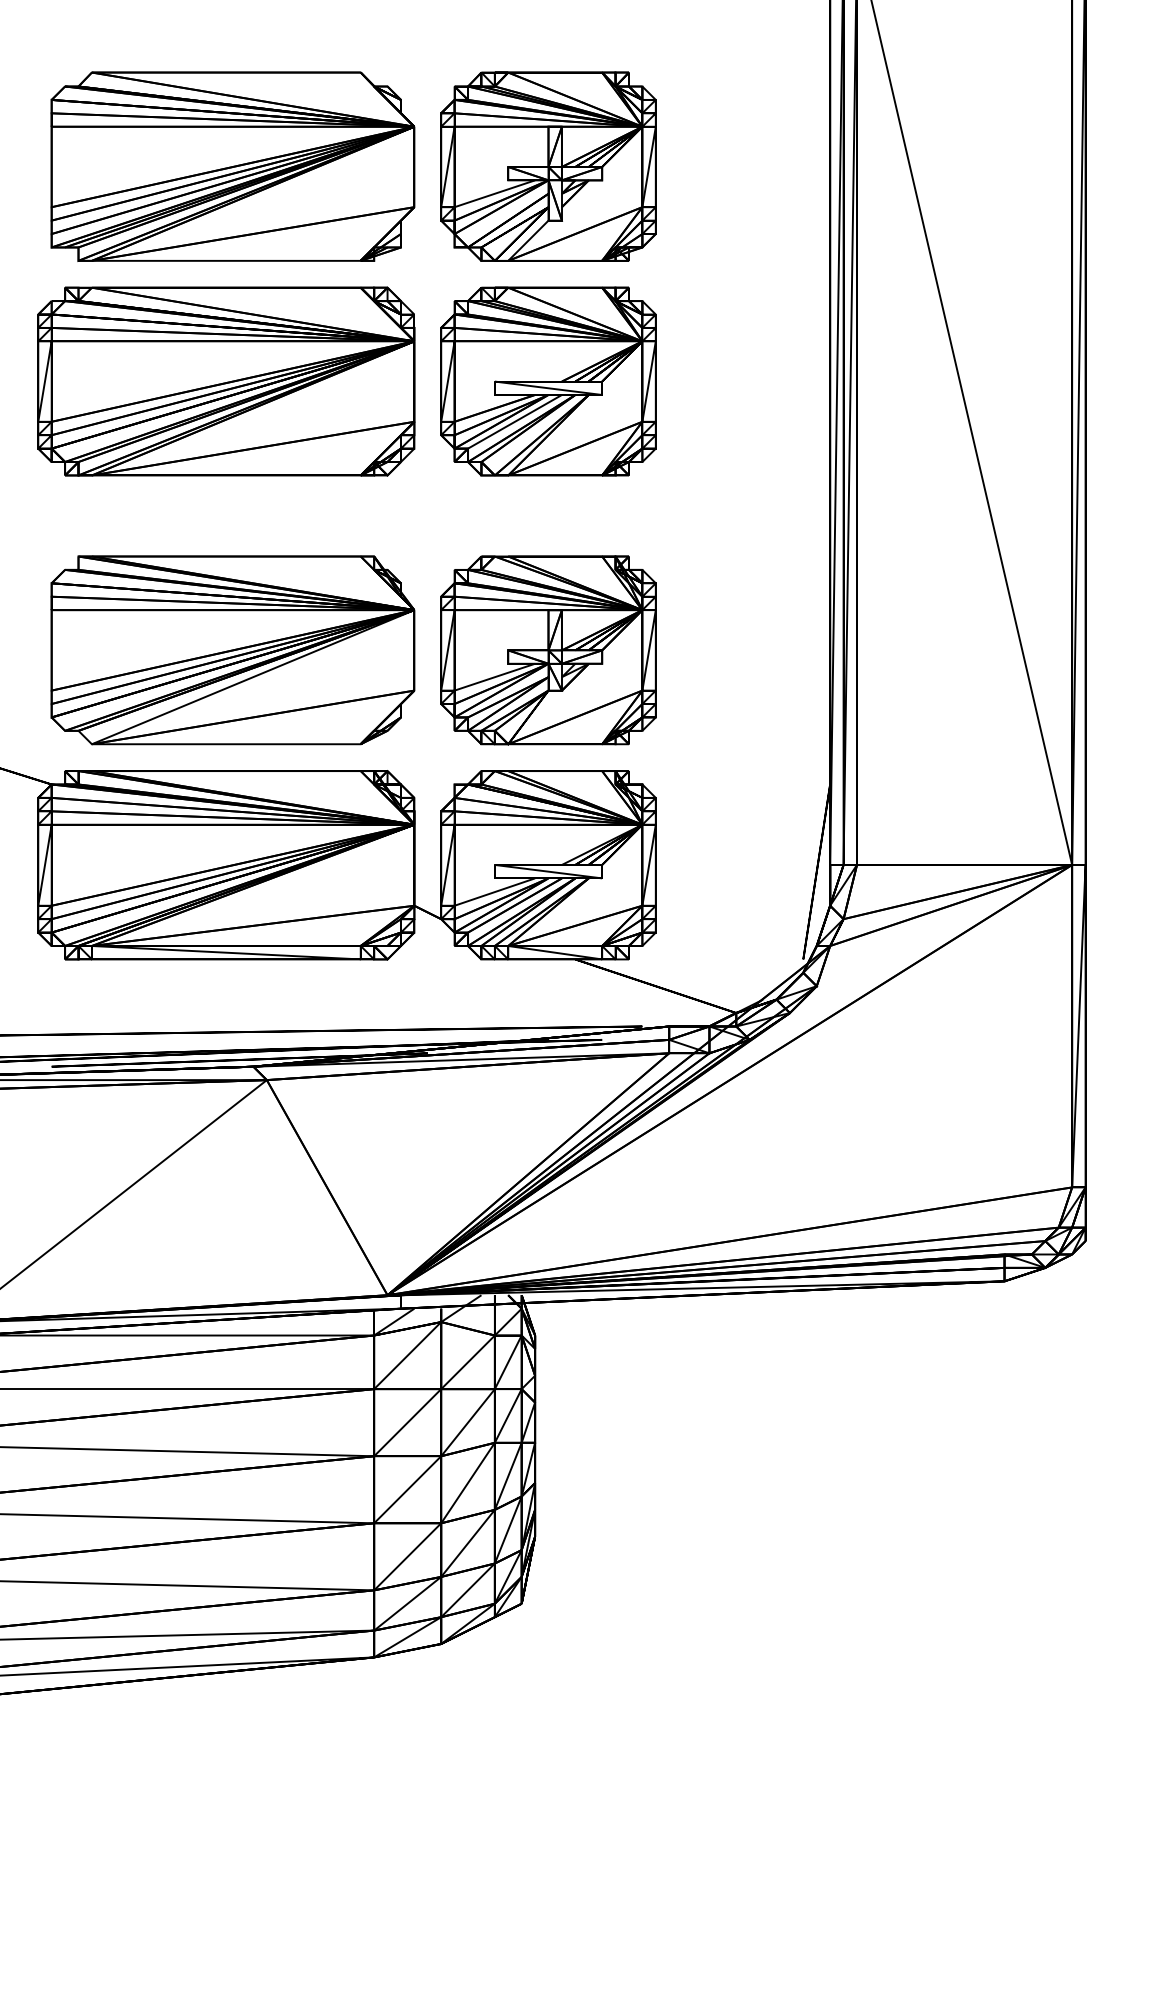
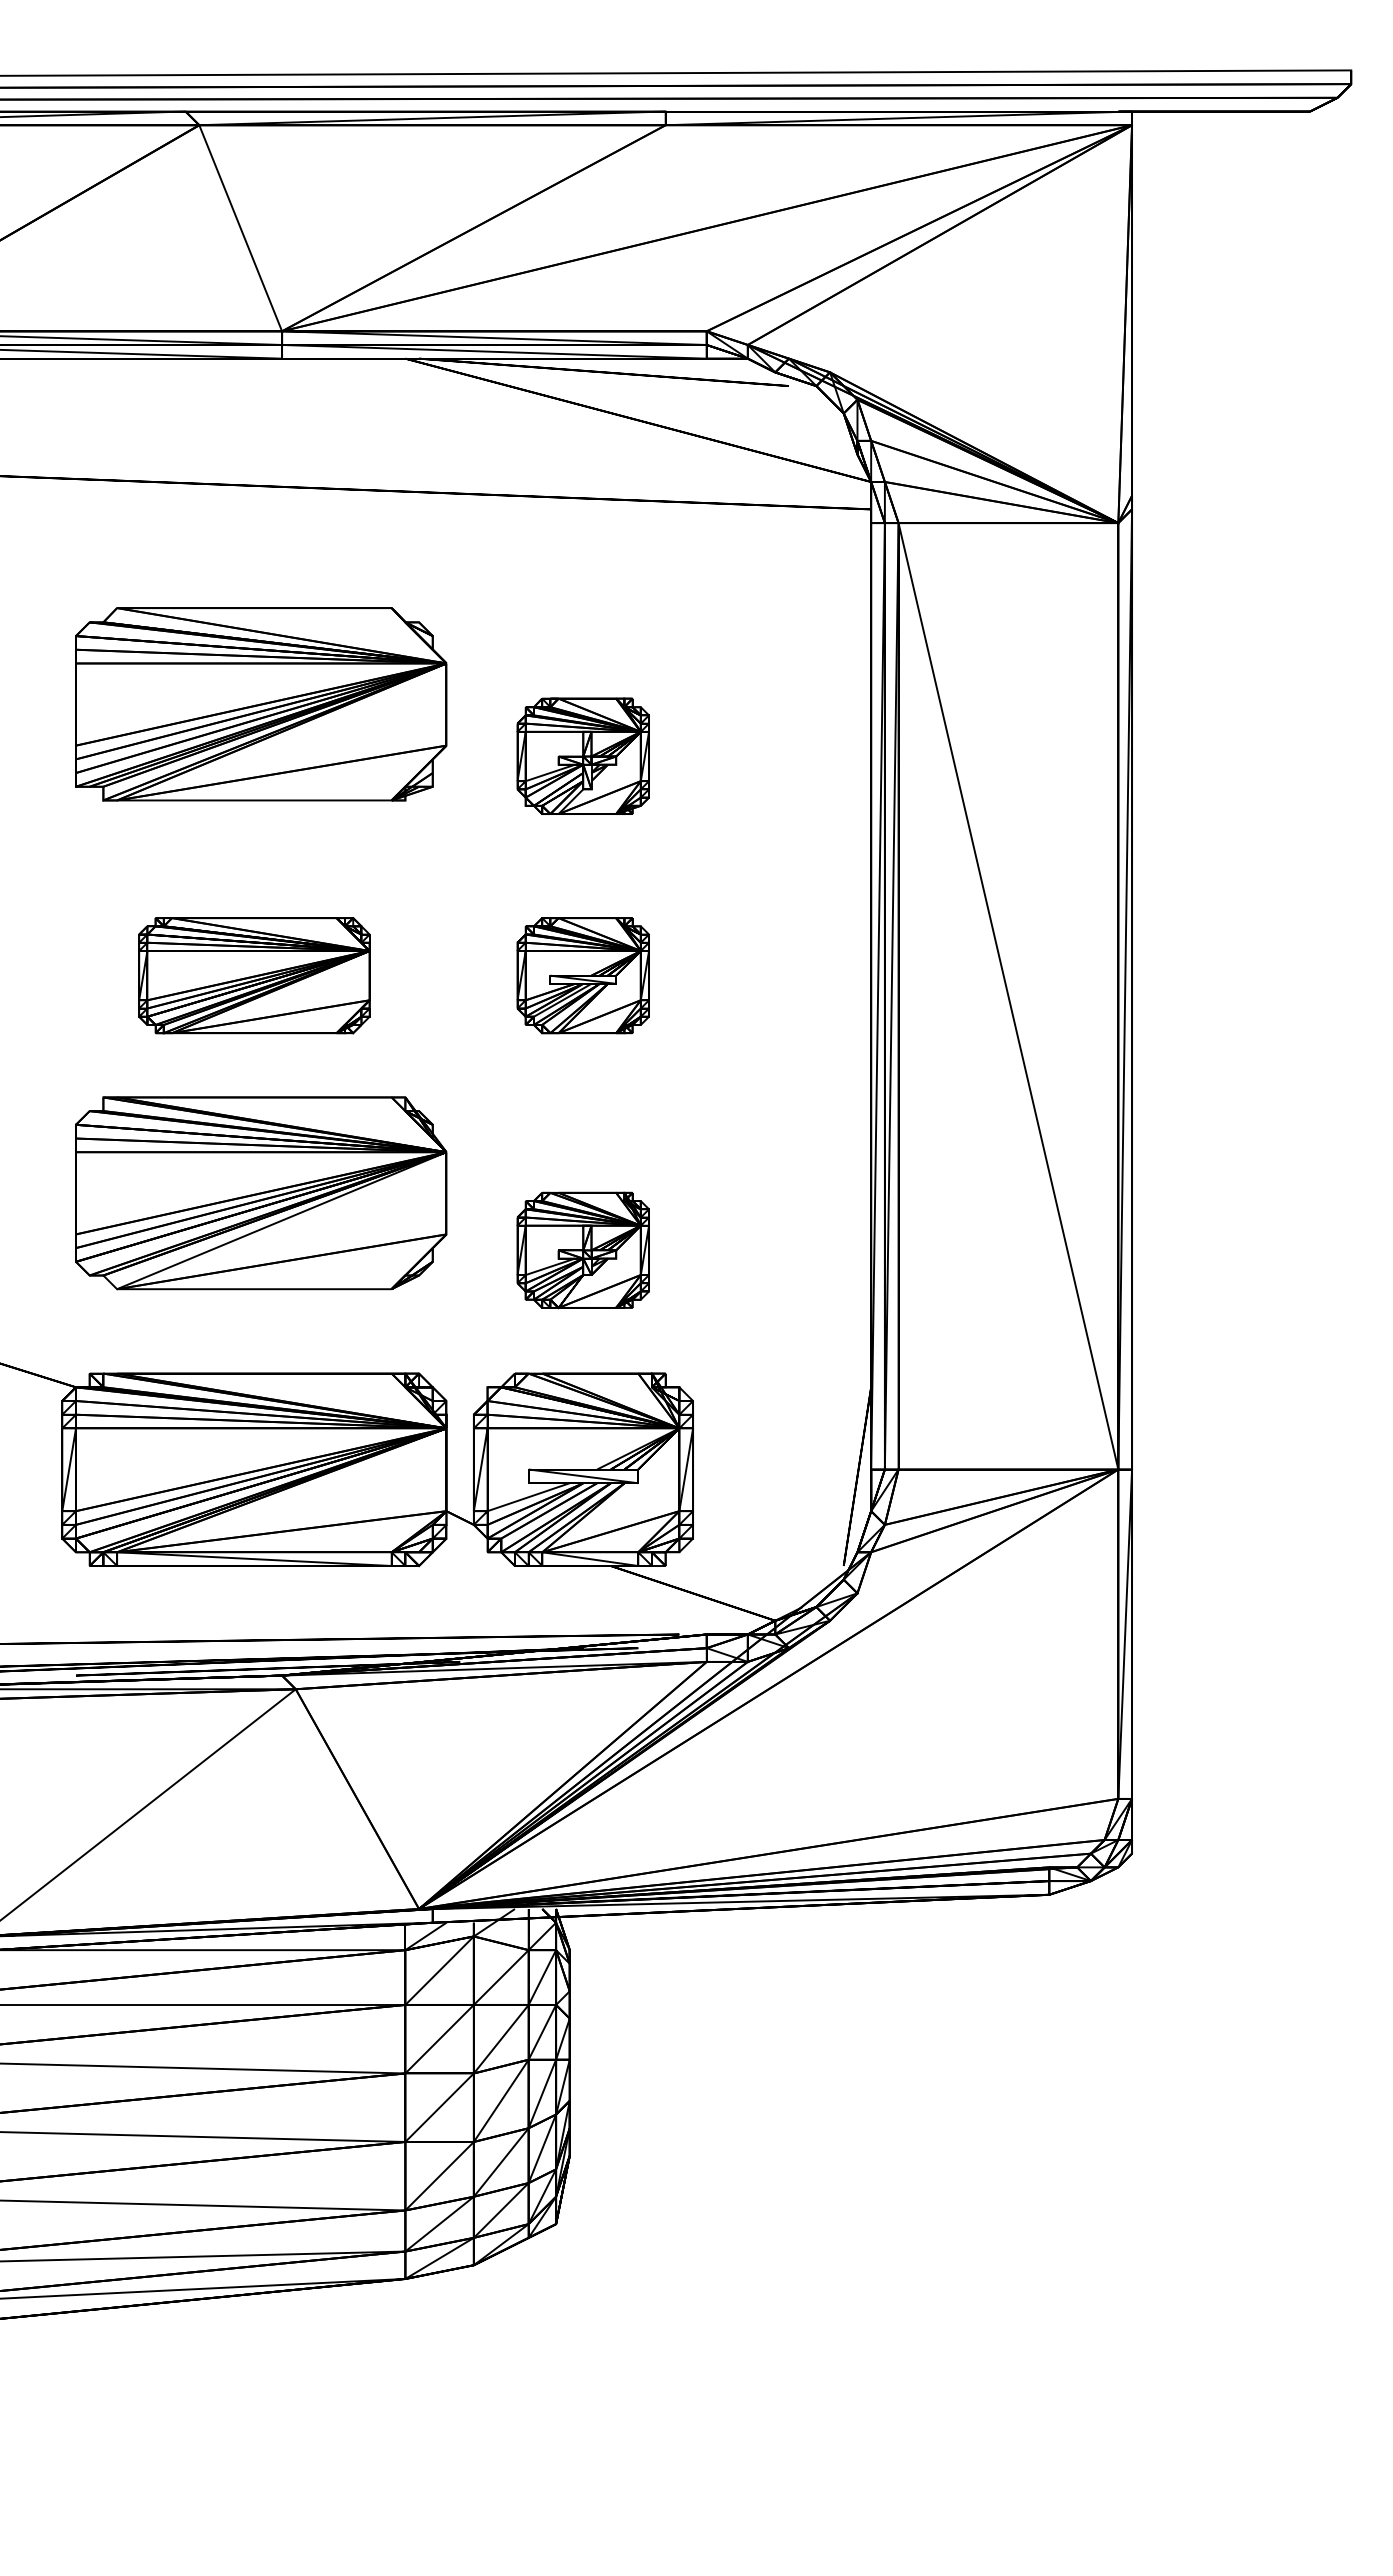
part: (233, 166) -> (261, 704), moved
part: (547, 166) -> (582, 756), size x0.6
part: (226, 381) -> (254, 975), size x0.6
part: (547, 381) -> (582, 975), size x0.6
part: (233, 650) -> (261, 1193), moved
part: (547, 650) -> (582, 1250), size x0.6

